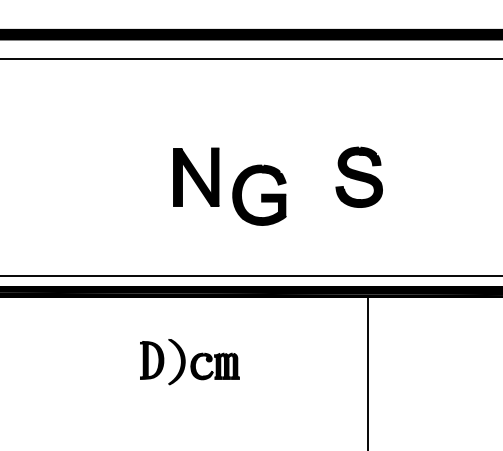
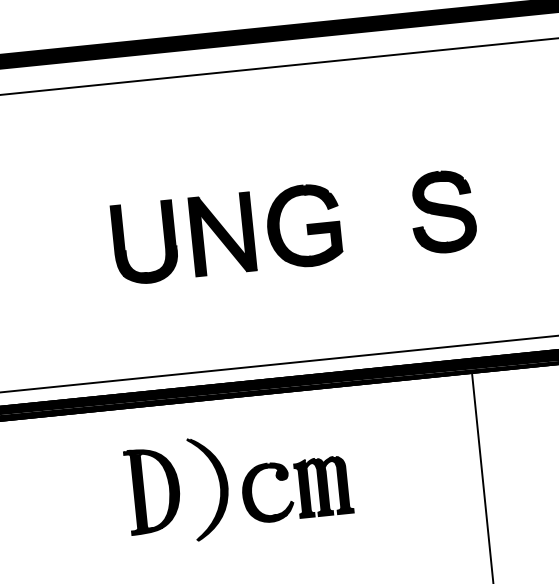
part: (125, 182) -> (127, 251), added
part: (259, 194) -> (303, 225), moved
part: (189, 361) -> (238, 484), size x1.67

